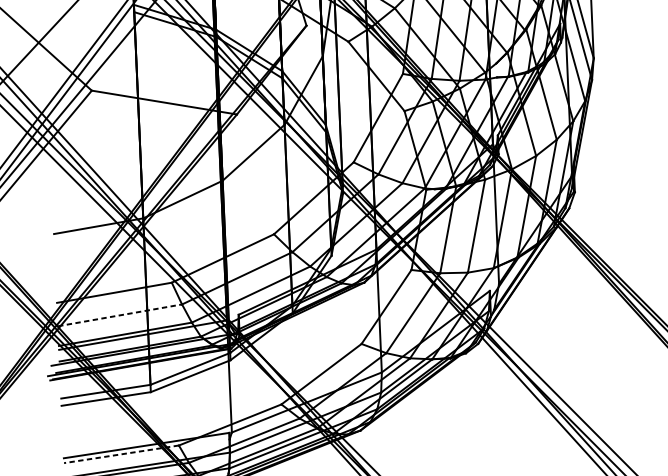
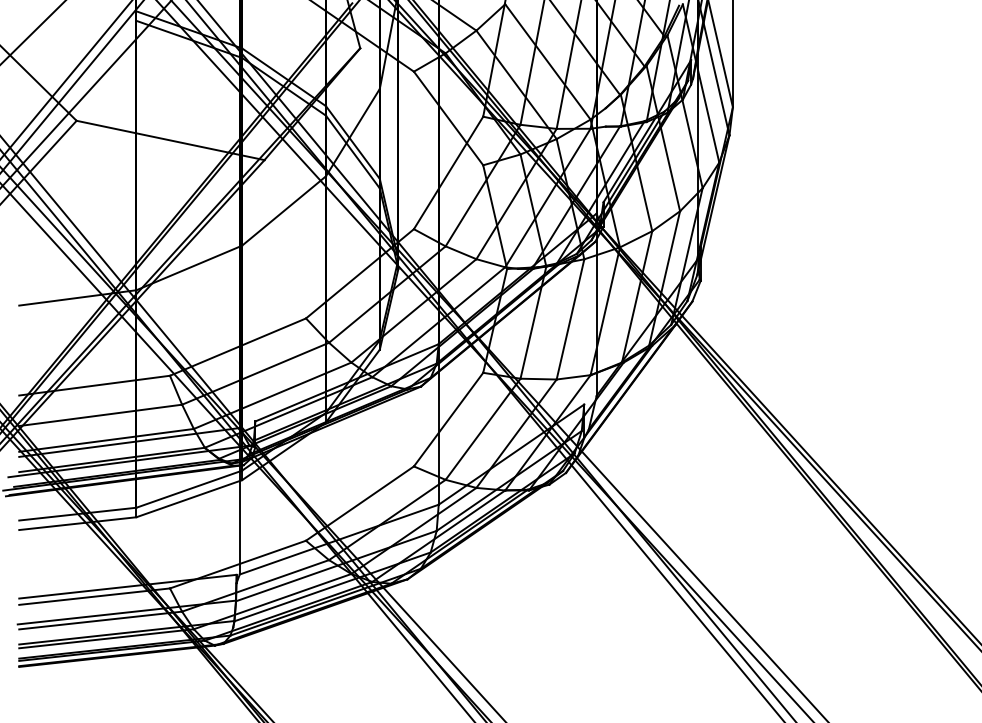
line: (120, 315) -> (101, 415), dashed -> solid
line: (121, 454) -> (94, 596), dashed -> solid

